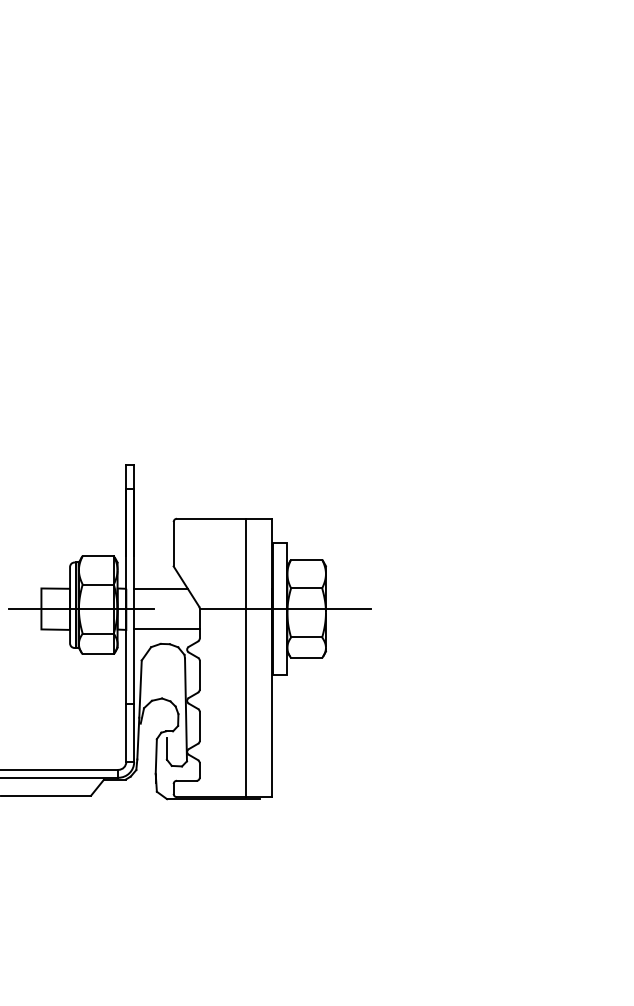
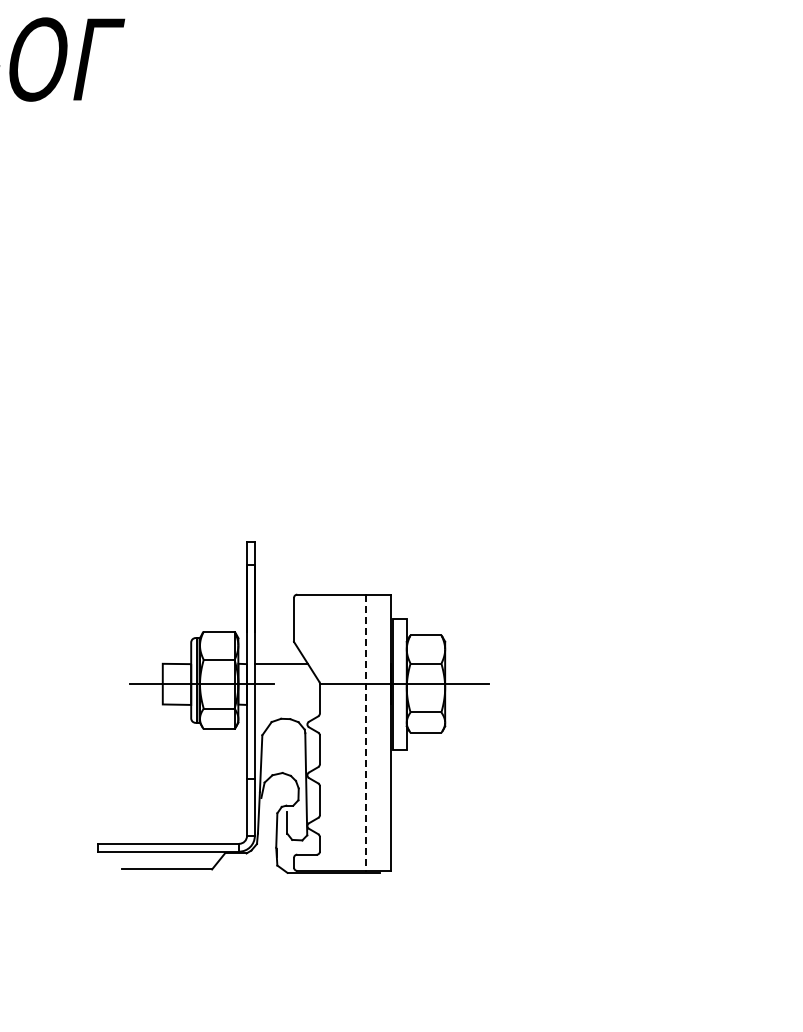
line: (166, 629) -> (286, 704), removed
line: (245, 658) -> (365, 733), solid -> dashed

